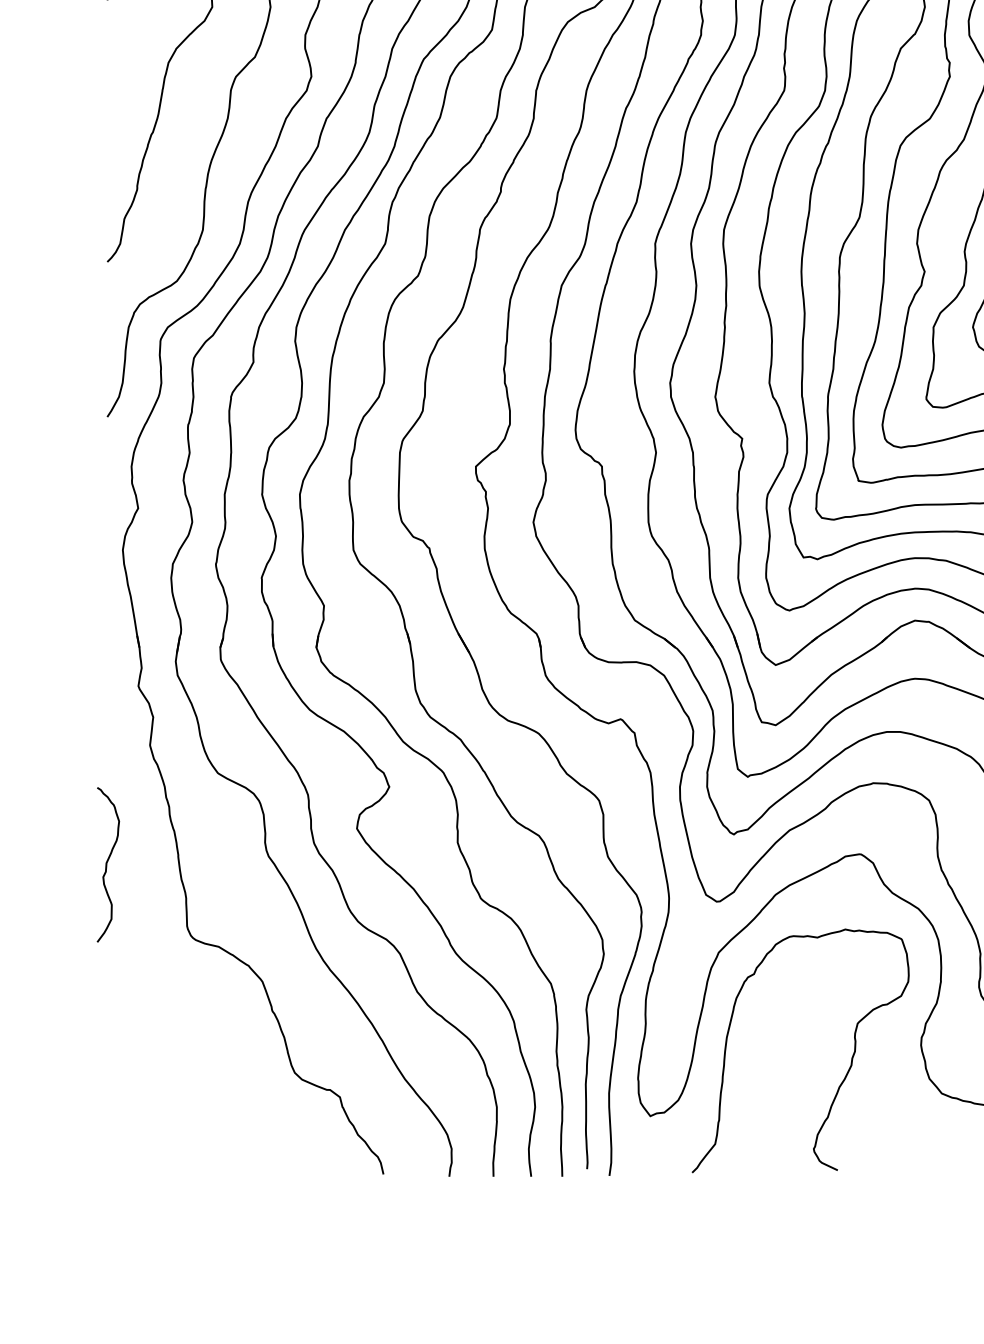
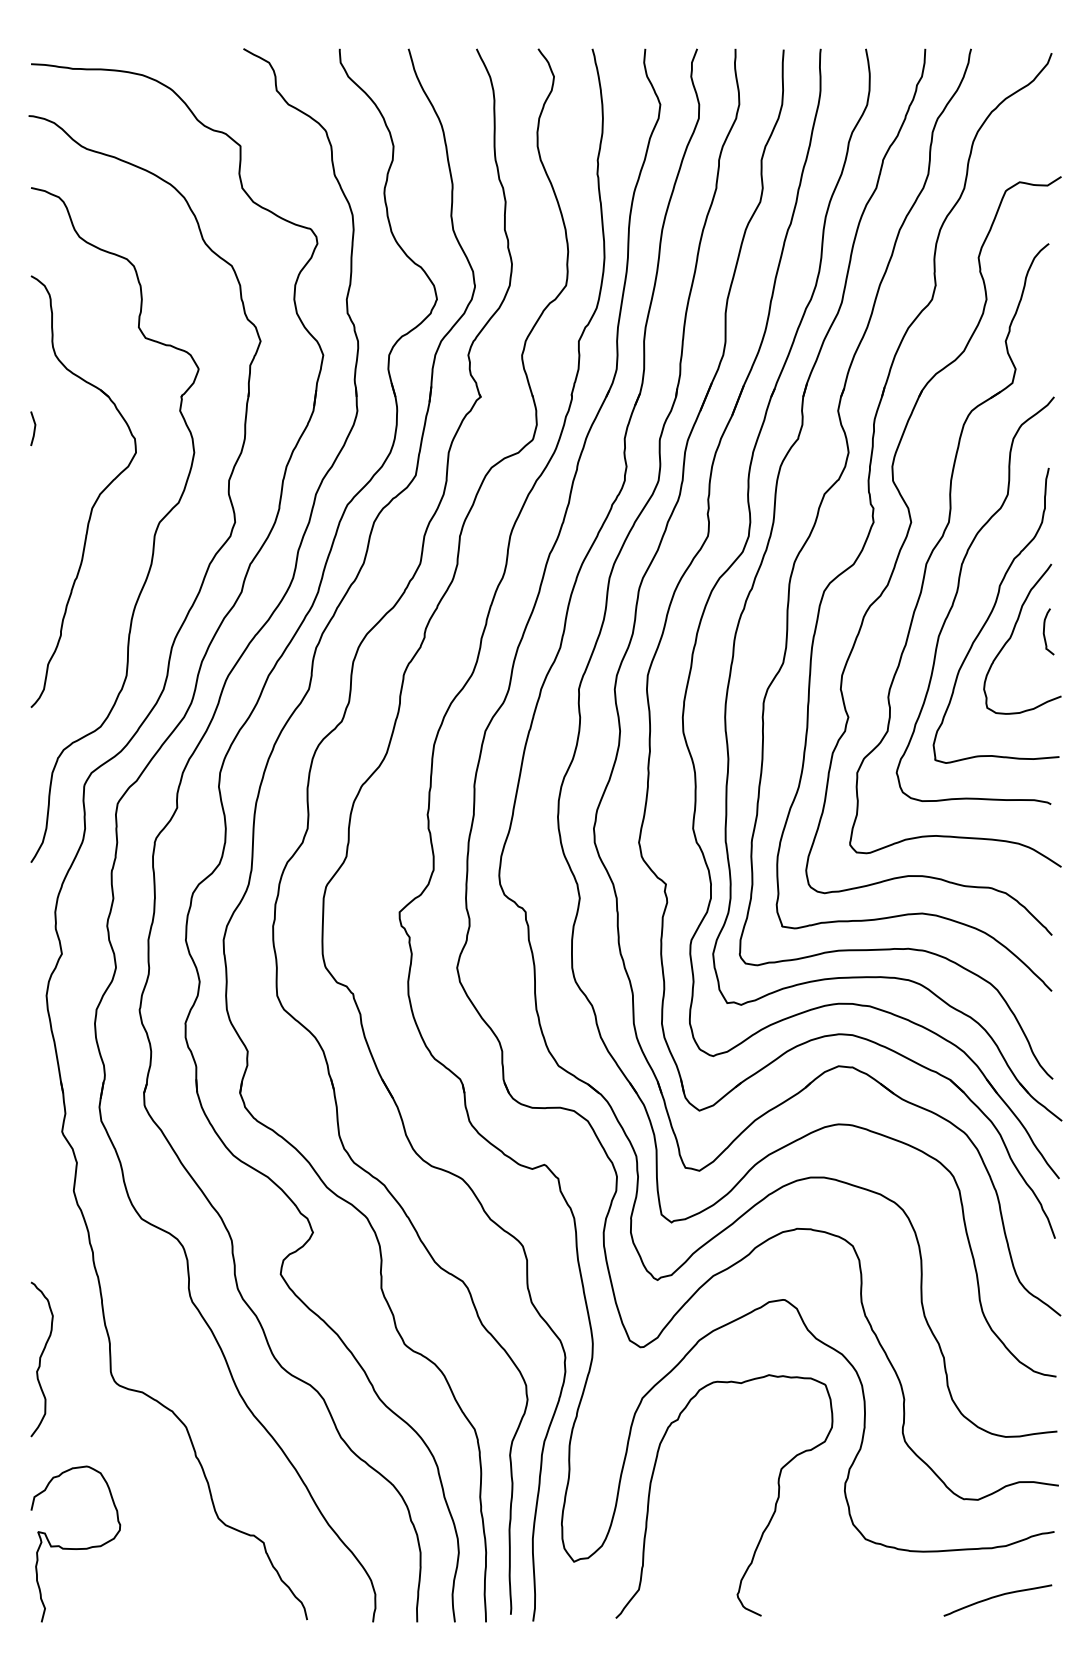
curve: (107, 863) -> (41, 1358), moved
curve: (151, 1102) -> (75, 1548), added

